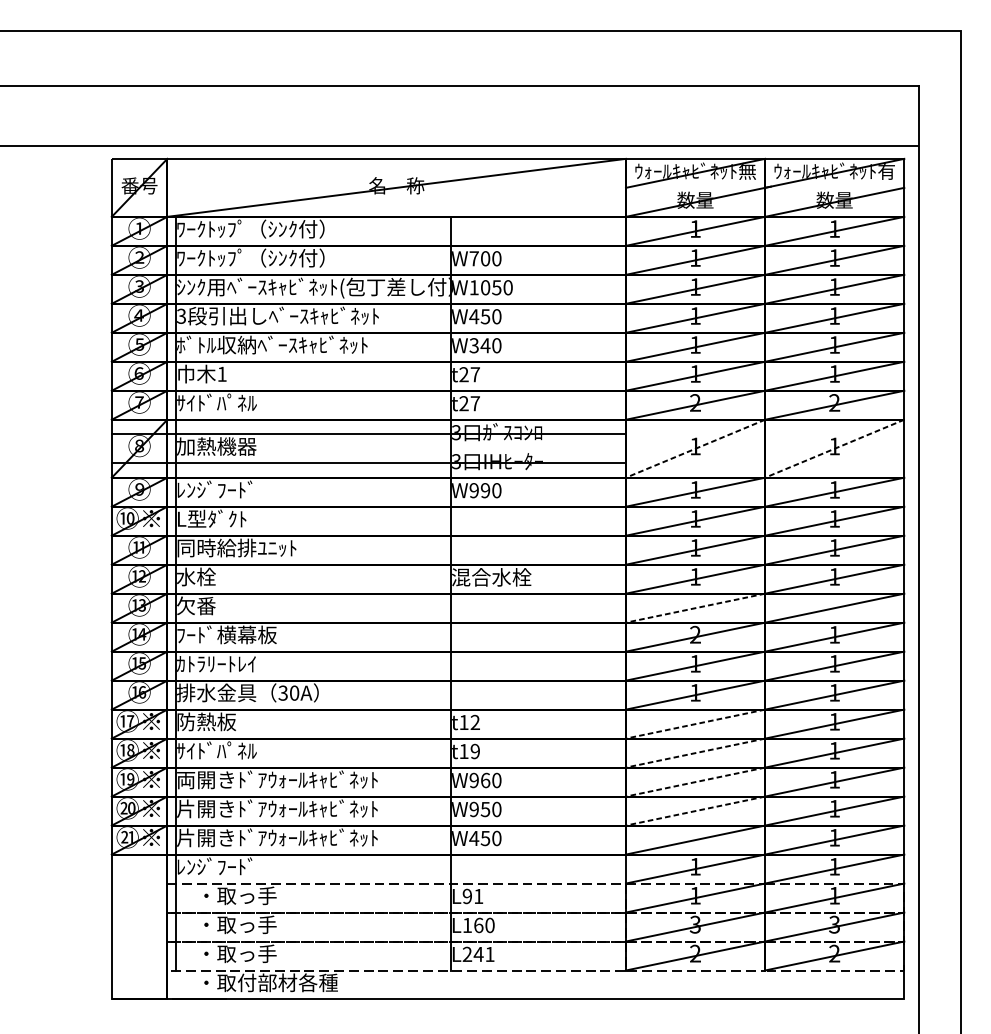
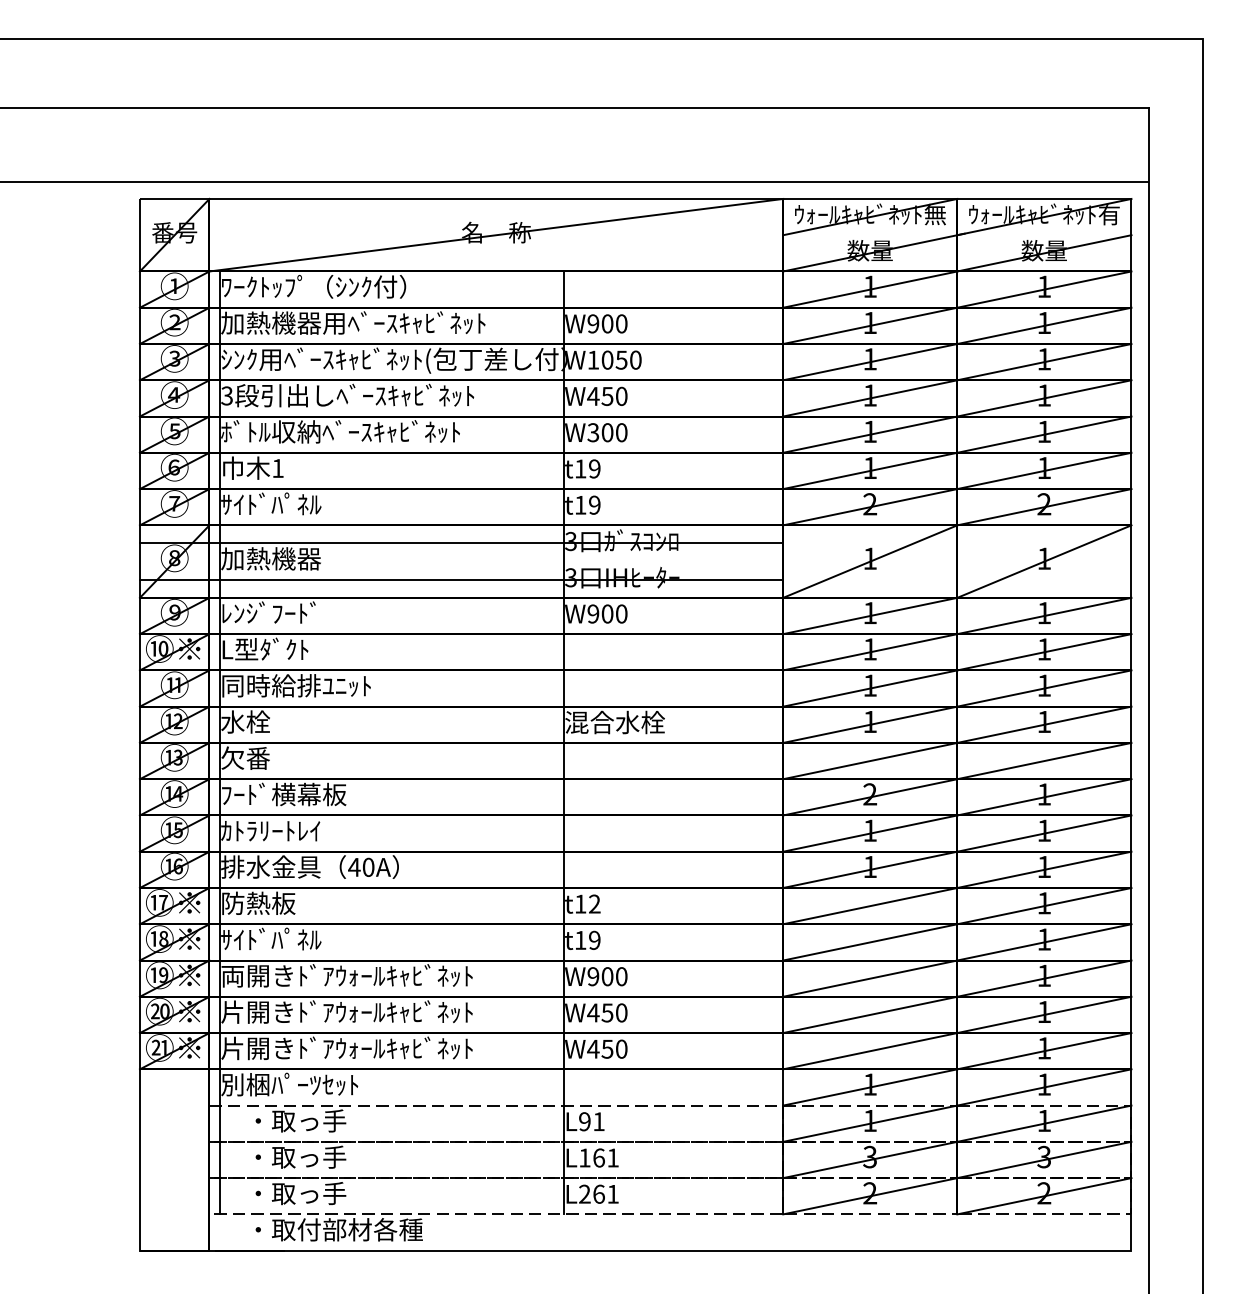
text: (282, 257) -> (353, 322), ﾜｰｸﾄｯﾌﾟ（ｼﾝｸ付） -> 加熱機器用ﾍﾞｰｽｷｬﾋﾞﾈｯﾄ
text: (474, 258) -> (593, 323), W700 -> W900
text: (485, 345) -> (607, 432), W340 -> W300
text: (469, 374) -> (587, 468), t27 -> t19
text: (469, 403) -> (587, 504), t27 -> t19
line: (694, 448) -> (869, 561), dashed -> solid
line: (834, 448) -> (1043, 561), dashed -> solid
text: (485, 490) -> (607, 613), W990 -> W900
line: (695, 608) -> (870, 761), dashed -> solid
text: (283, 692) -> (354, 866), 30A -> 40A
line: (695, 724) -> (870, 906), dashed -> solid
line: (695, 753) -> (870, 942), dashed -> solid
text: (485, 780) -> (607, 976), W960 -> W900
line: (695, 781) -> (870, 978), dashed -> solid
text: (474, 809) -> (593, 1012), W950 -> W450
line: (695, 810) -> (870, 1014), dashed -> solid
text: (231, 866) -> (289, 1084), ﾚﾝｼﾞﾌｰﾄﾞ -> 別梱ﾊﾟｰﾂｾｯﾄ
text: (489, 925) -> (612, 1157), L160 -> L161
text: (478, 953) -> (598, 1193), L241 -> L261

